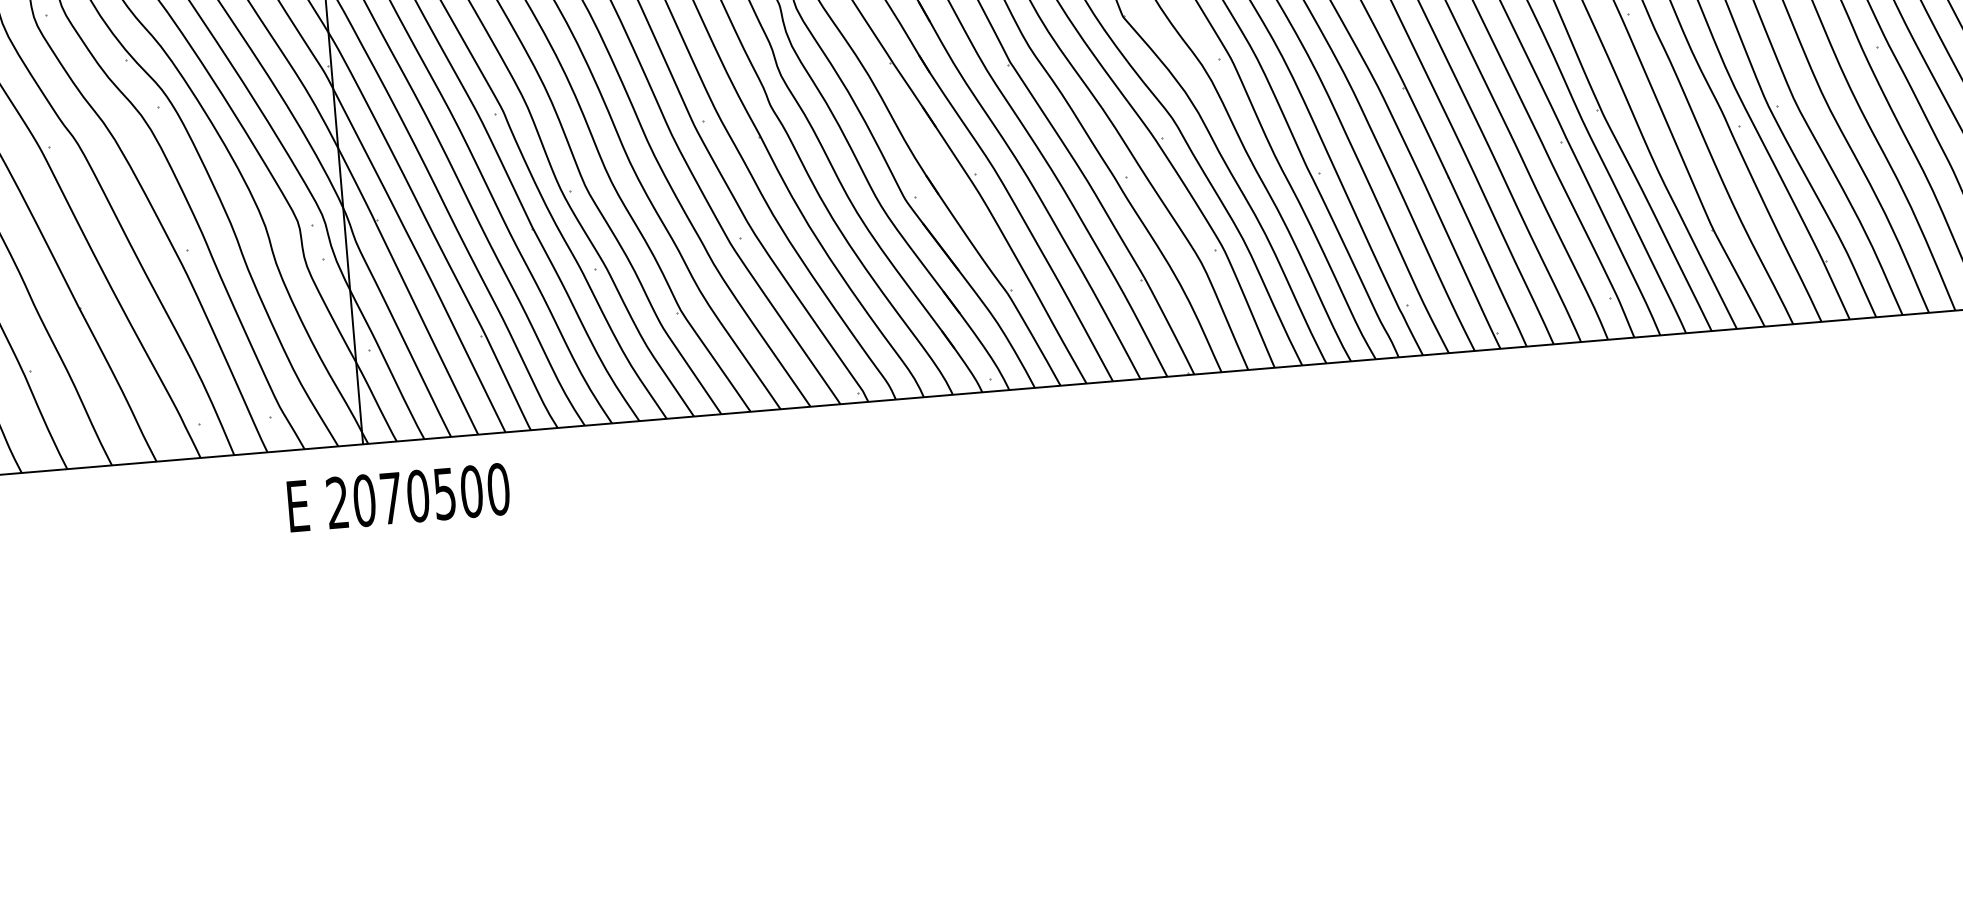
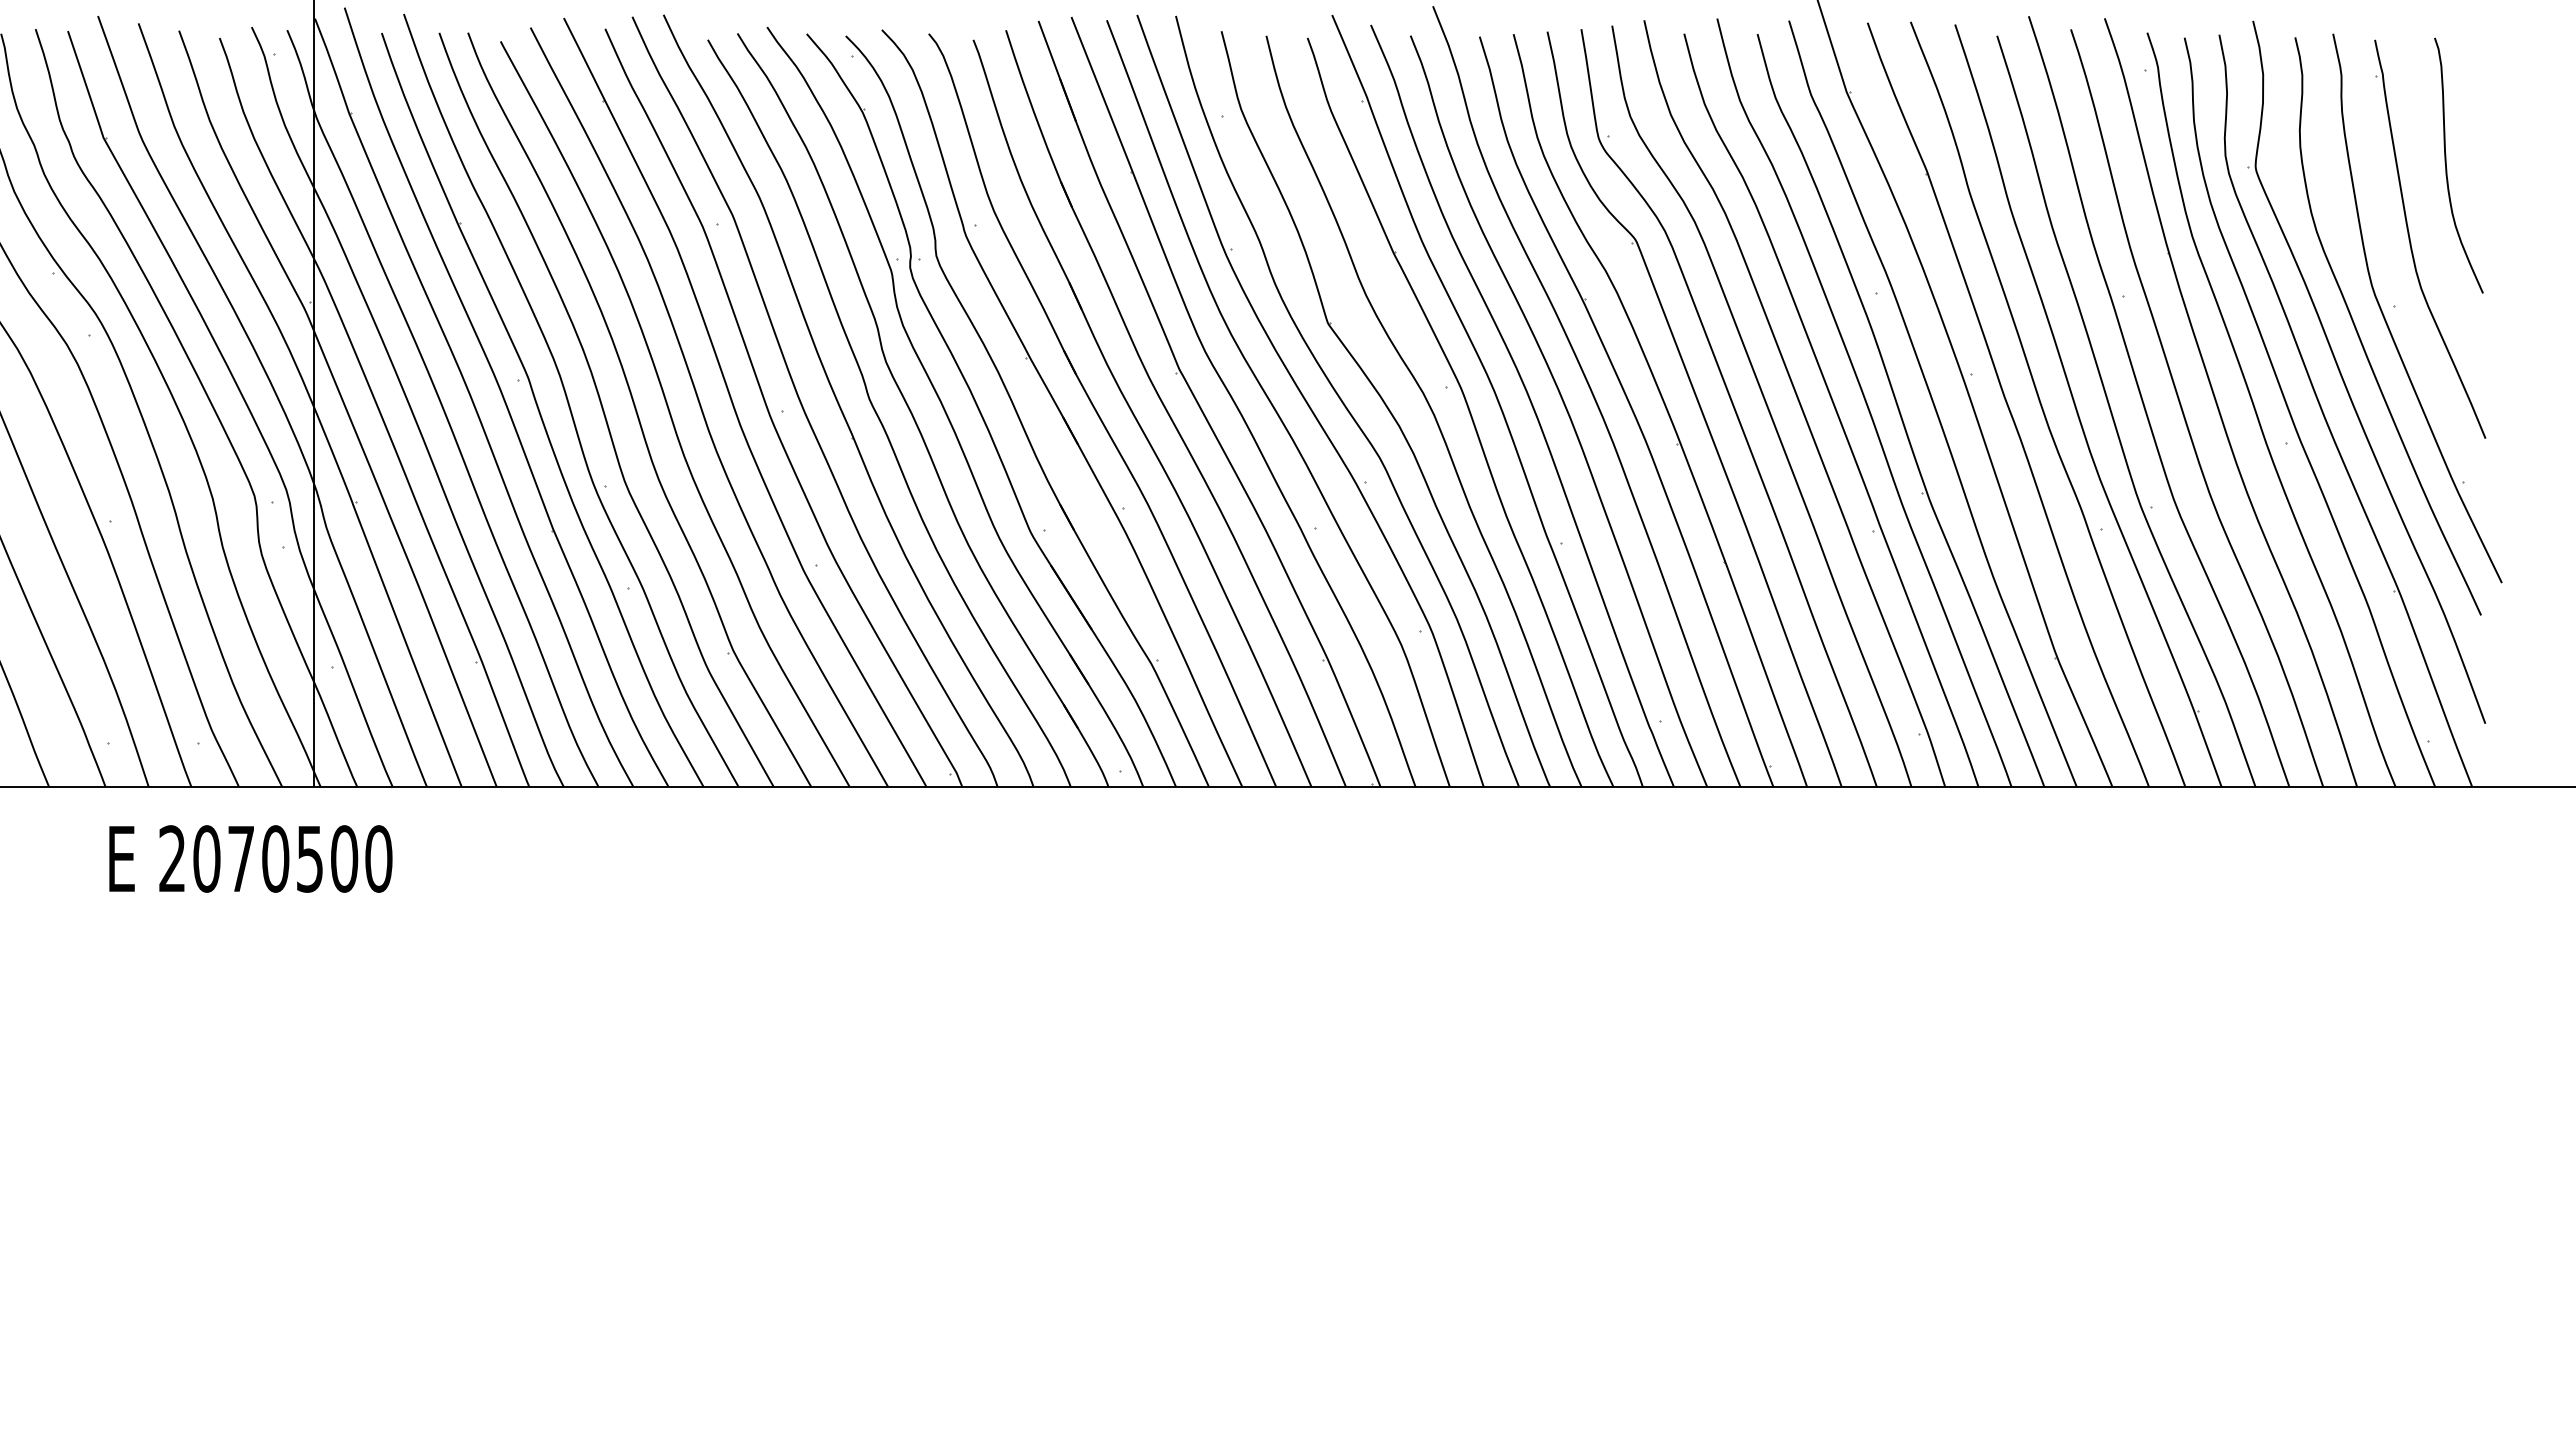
text: (398, 497) -> (250, 858), moved

